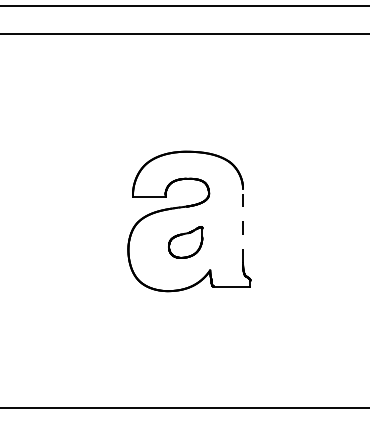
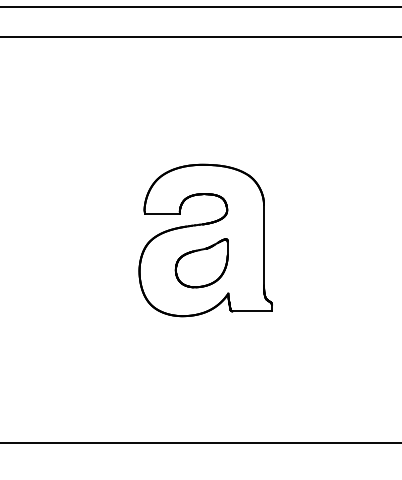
line: (243, 225) -> (264, 244), dashed -> solid
part: (185, 242) -> (201, 263), size x1.43

